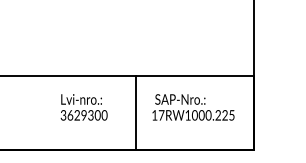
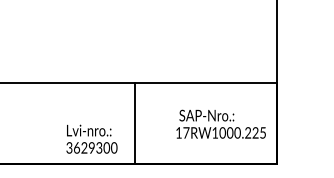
text: (83, 106) -> (91, 138), moved
text: (192, 106) -> (220, 123), moved
line: (136, 112) -> (135, 122), moved

